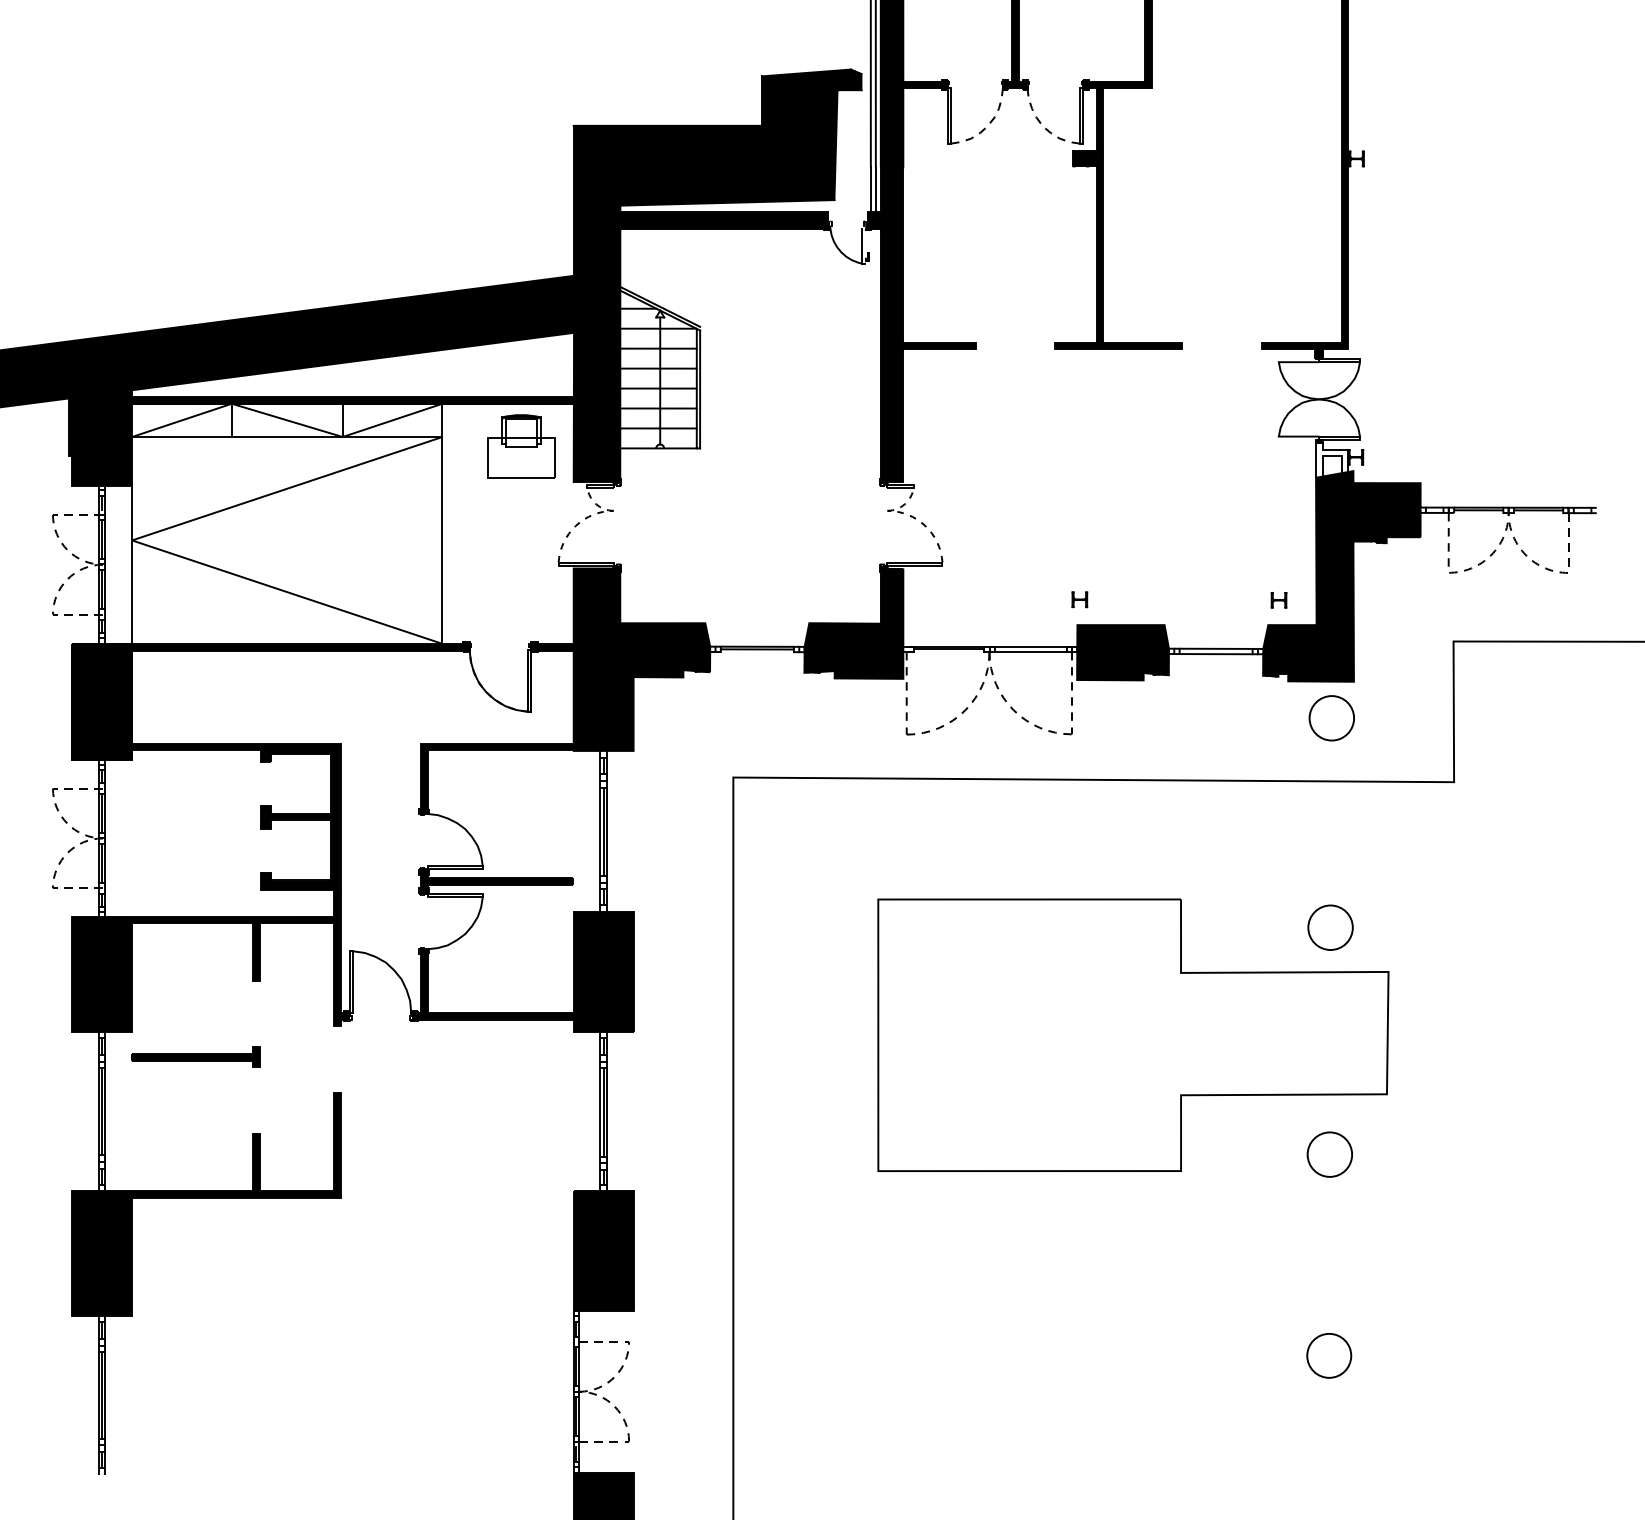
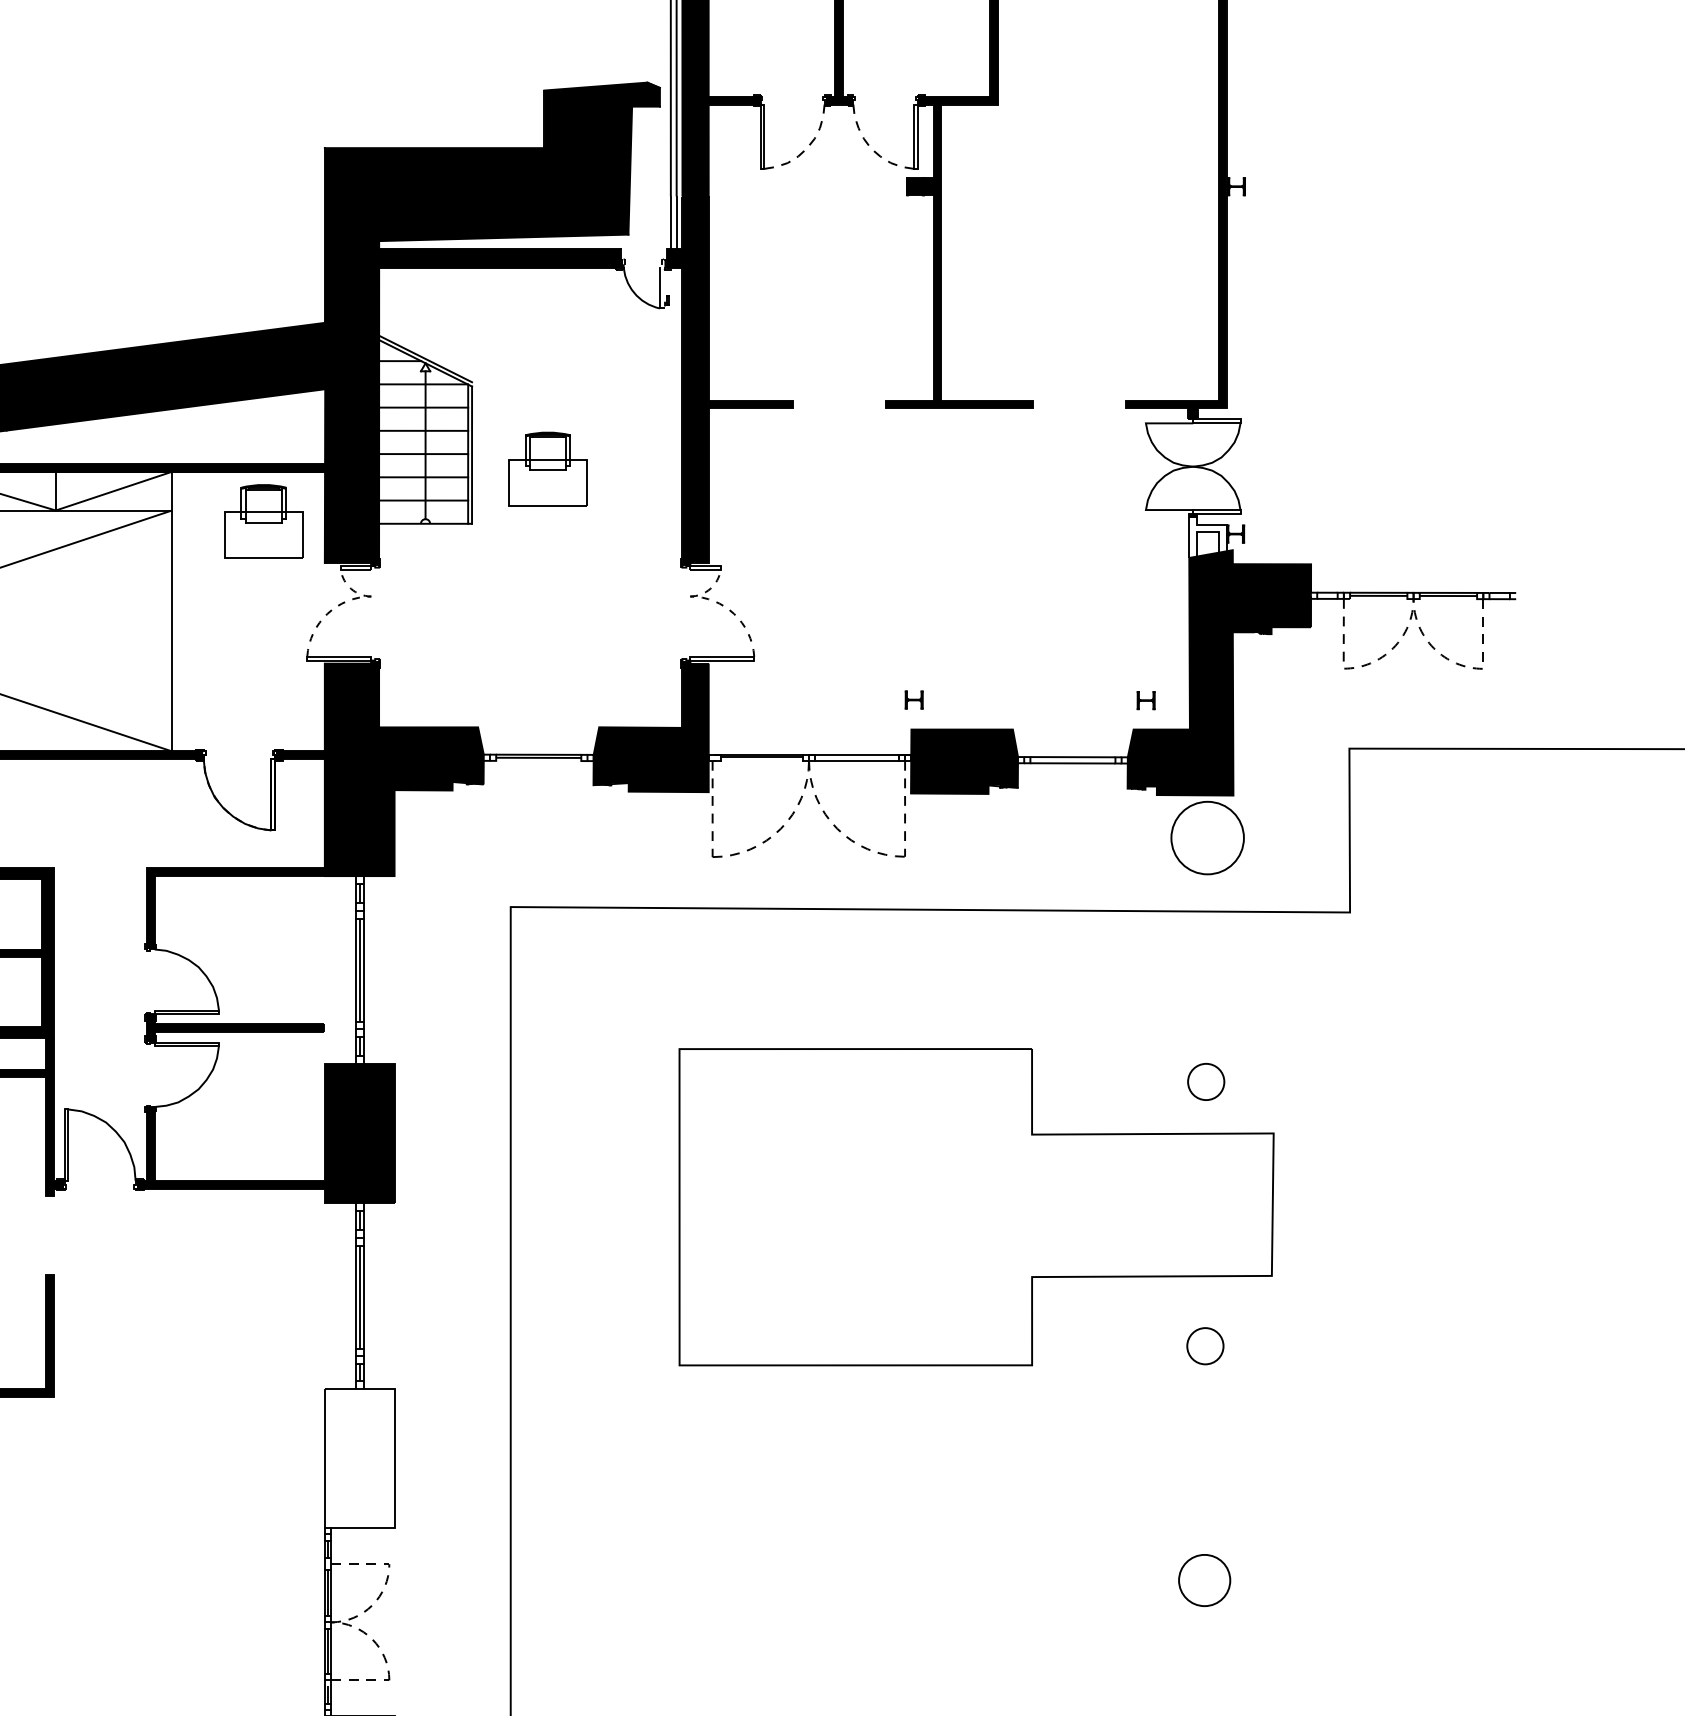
part: (765, 401) -> (548, 469), added
circle: (1331, 718) -> (1207, 838), size x1.4
circle: (1330, 927) -> (1206, 1081), size x0.7
circle: (1329, 1154) -> (1204, 1346), size x0.7
fill: (603, 1250) -> (359, 1457), removed

